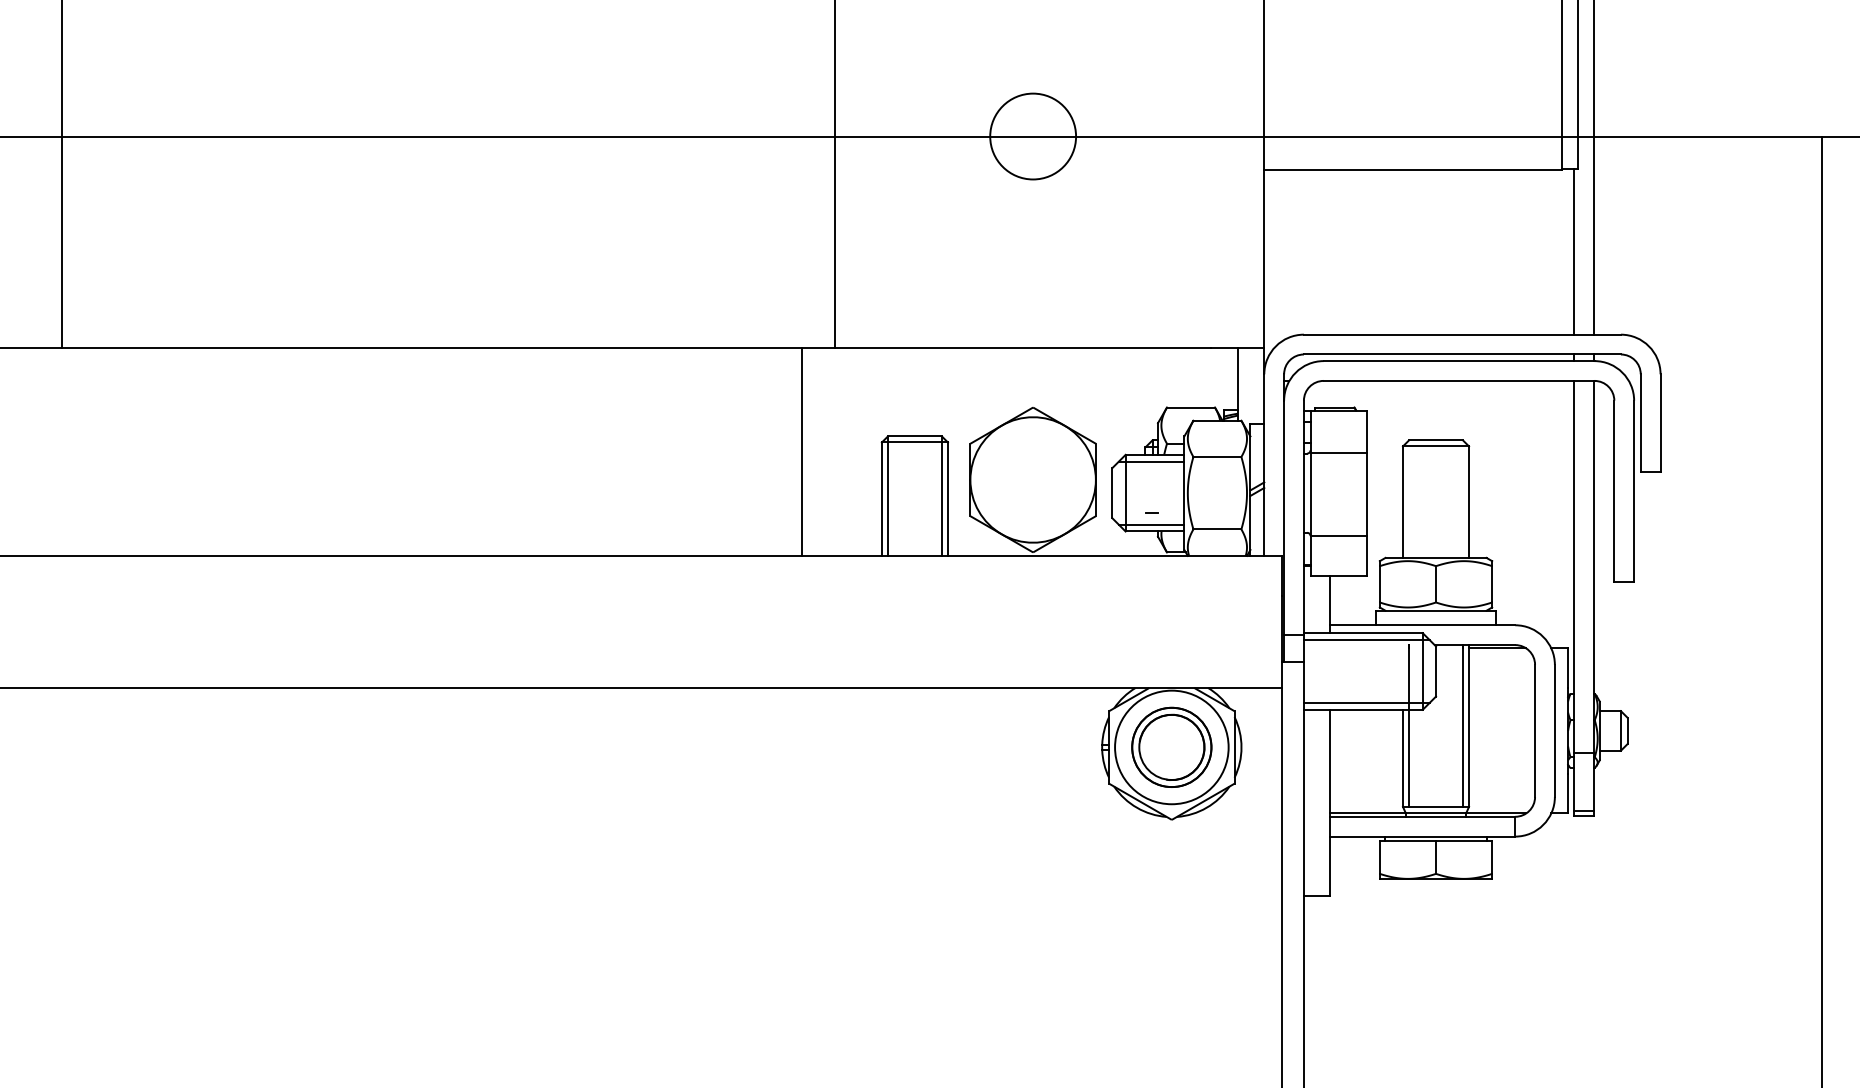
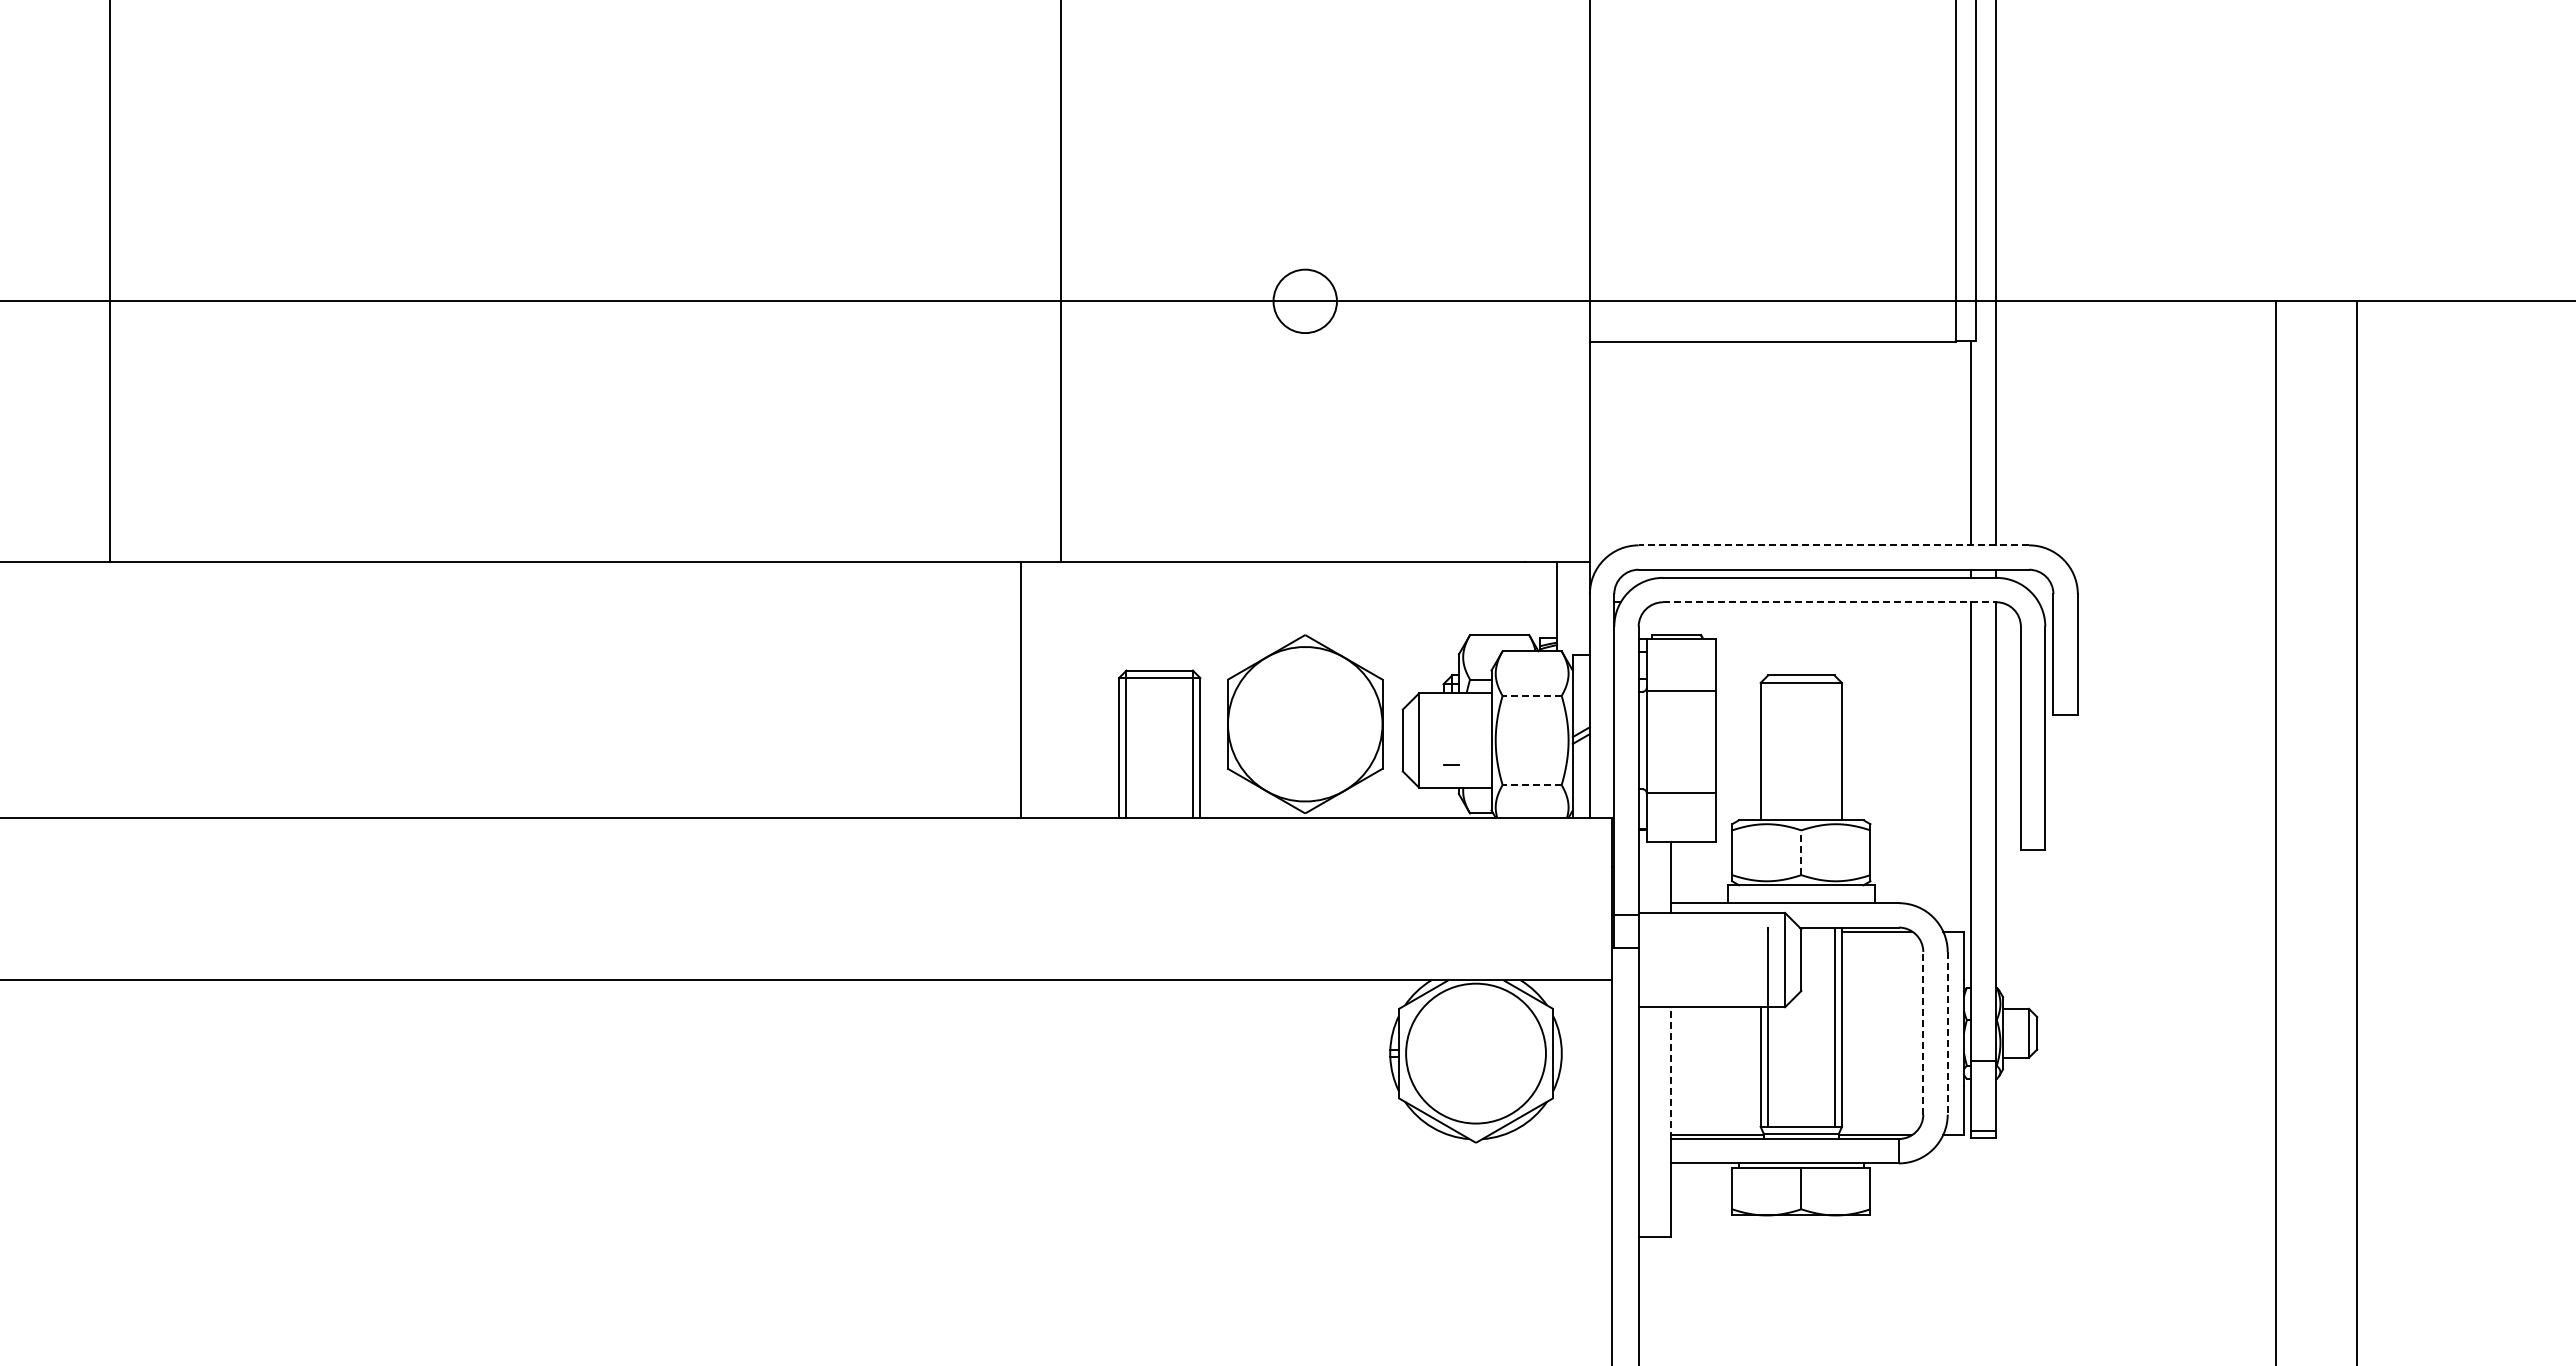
circle: (1033, 136) -> (1305, 301), size x0.6
line: (1462, 334) -> (1833, 545), solid -> dashed
line: (1458, 381) -> (1829, 602), solid -> dashed
line: (1217, 456) -> (1532, 695), solid -> dashed
line: (1151, 461) -> (1450, 701), removed
line: (1151, 524) -> (1450, 779), removed
line: (1217, 529) -> (1532, 785), solid -> dashed
line: (1436, 584) -> (1801, 852), solid -> dashed
line: (1366, 640) -> (1715, 921), removed
line: (1366, 702) -> (1715, 998), removed
line: (1535, 730) -> (1923, 1032), solid -> dashed
line: (1554, 731) -> (1947, 1033), solid -> dashed
part: (1171, 747) -> (1475, 1053), removed
line: (1330, 763) -> (1671, 1073), solid -> dashed

